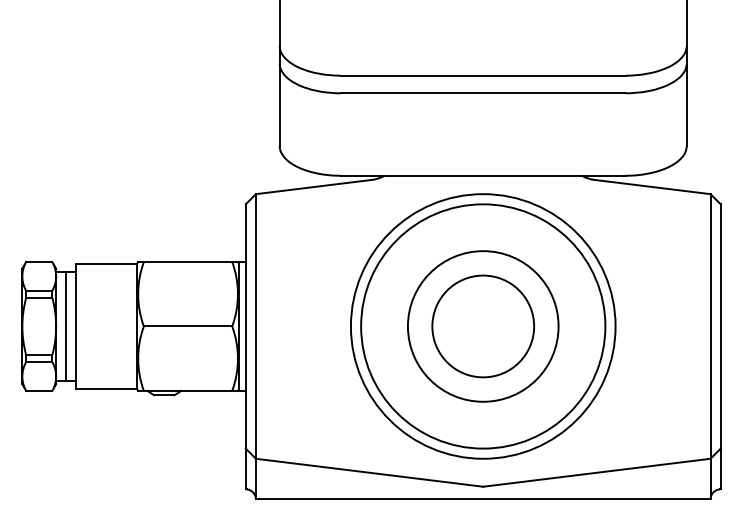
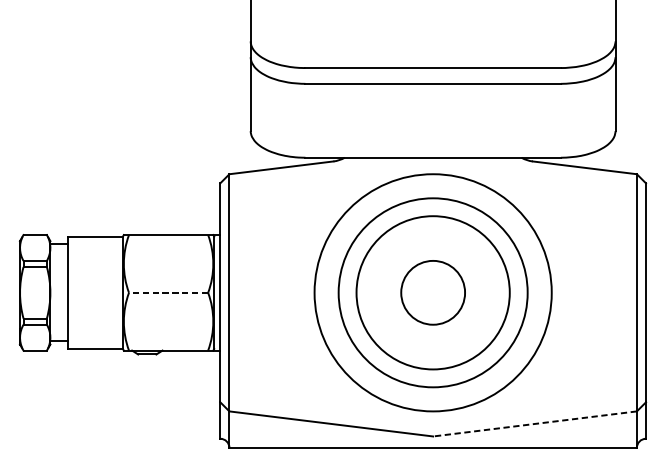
line: (66, 326) -> (59, 292), removed
line: (187, 326) -> (168, 292), solid -> dashed
circle: (482, 326) -> (432, 292), size x1.4
circle: (483, 326) -> (433, 292), size x0.7
circle: (483, 326) -> (433, 292), size x0.7
line: (596, 472) -> (534, 423), solid -> dashed

